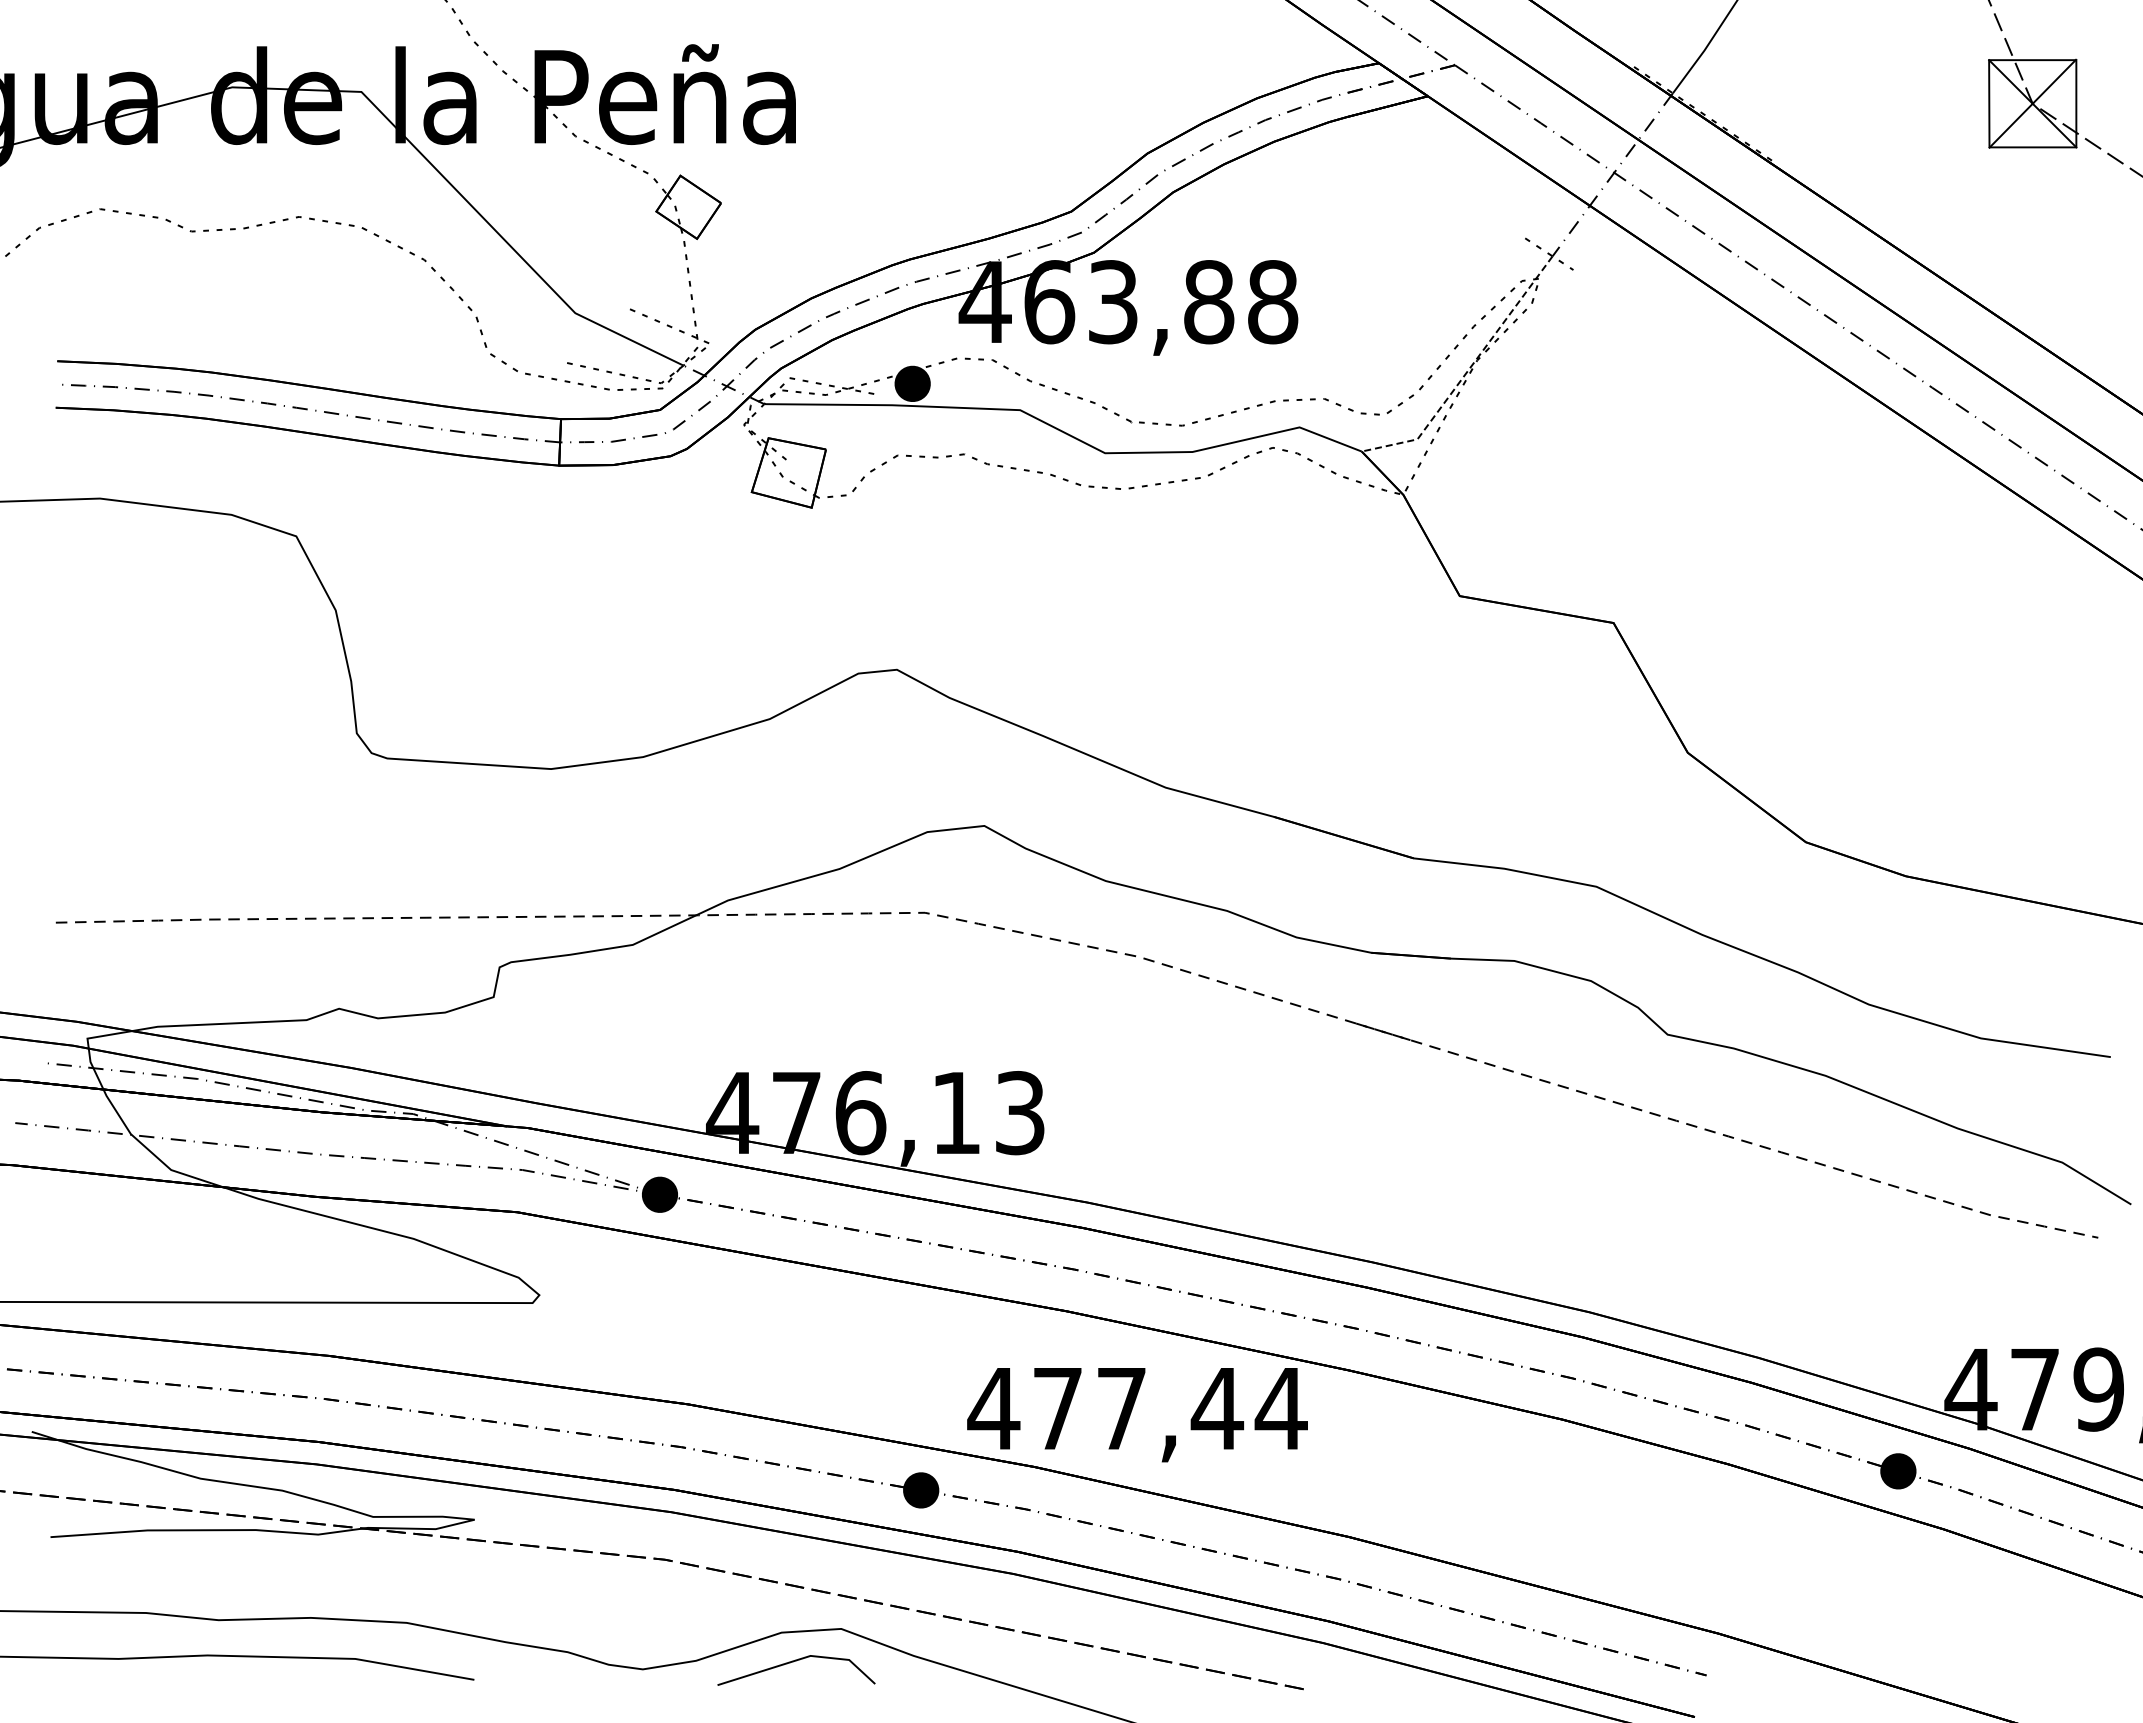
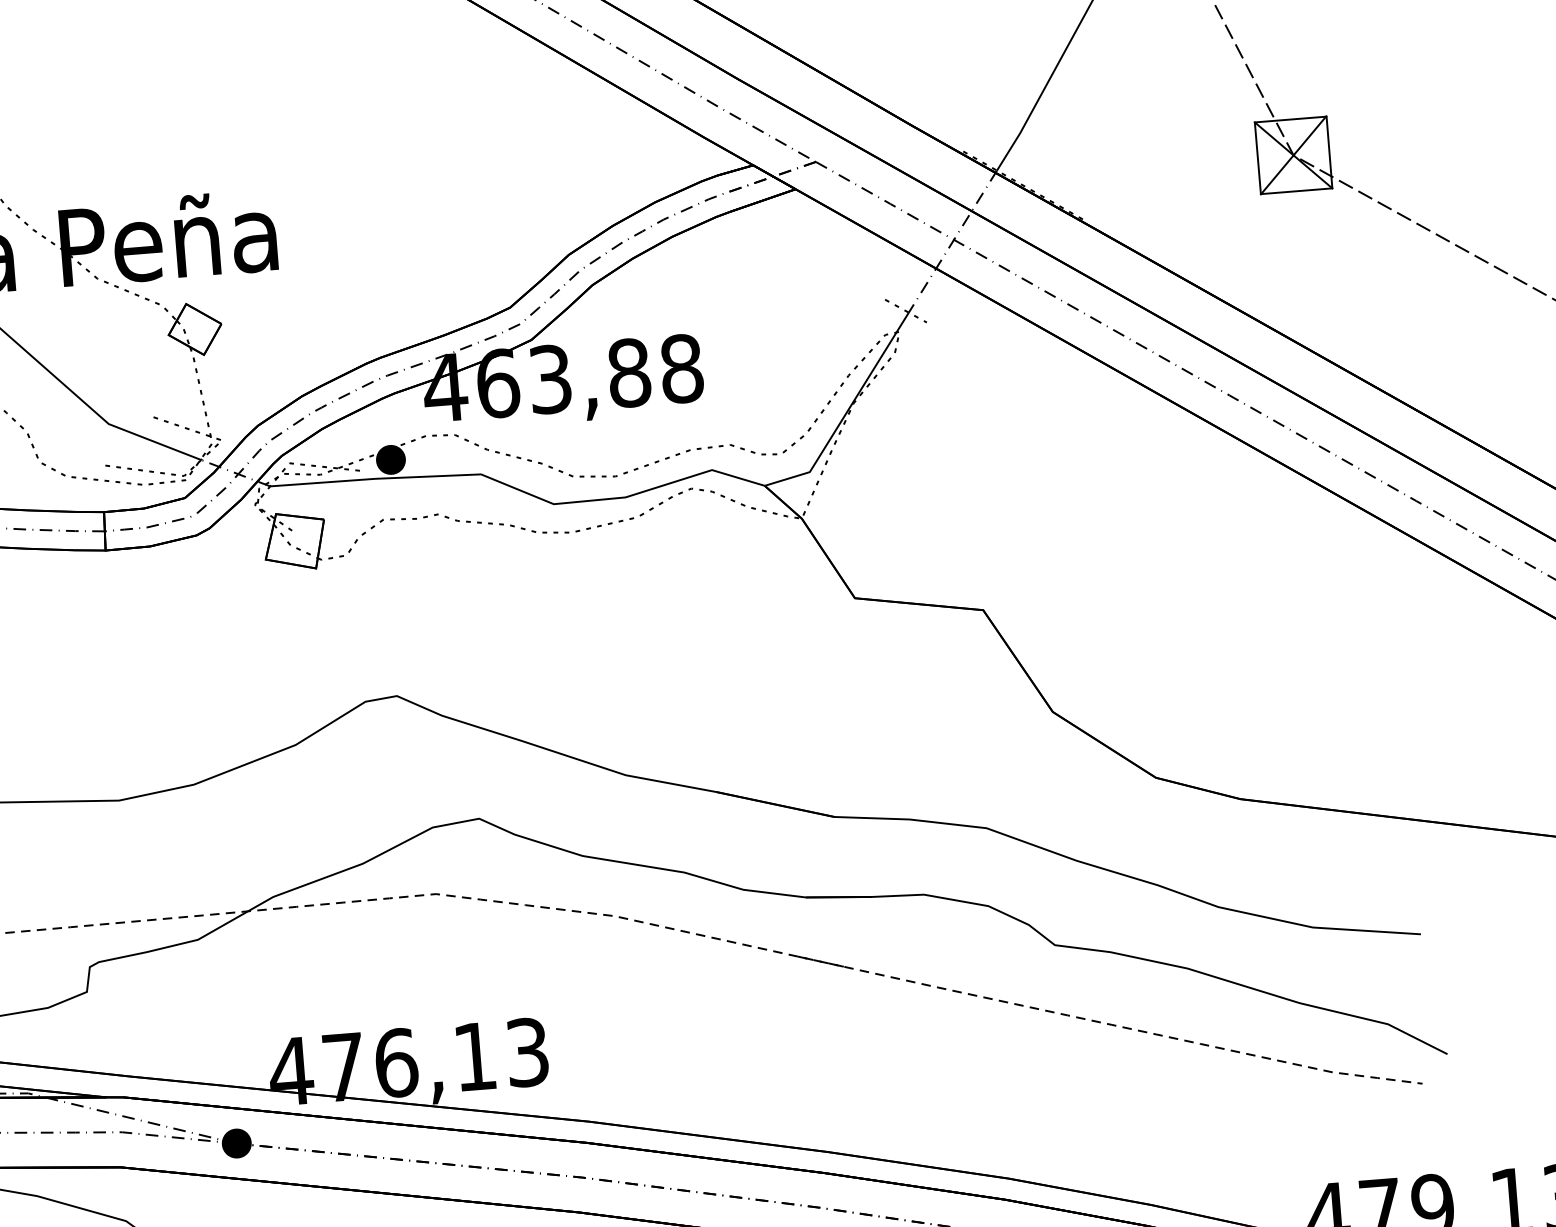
line: (1467, 371) -> (846, 412), dashed -> solid

